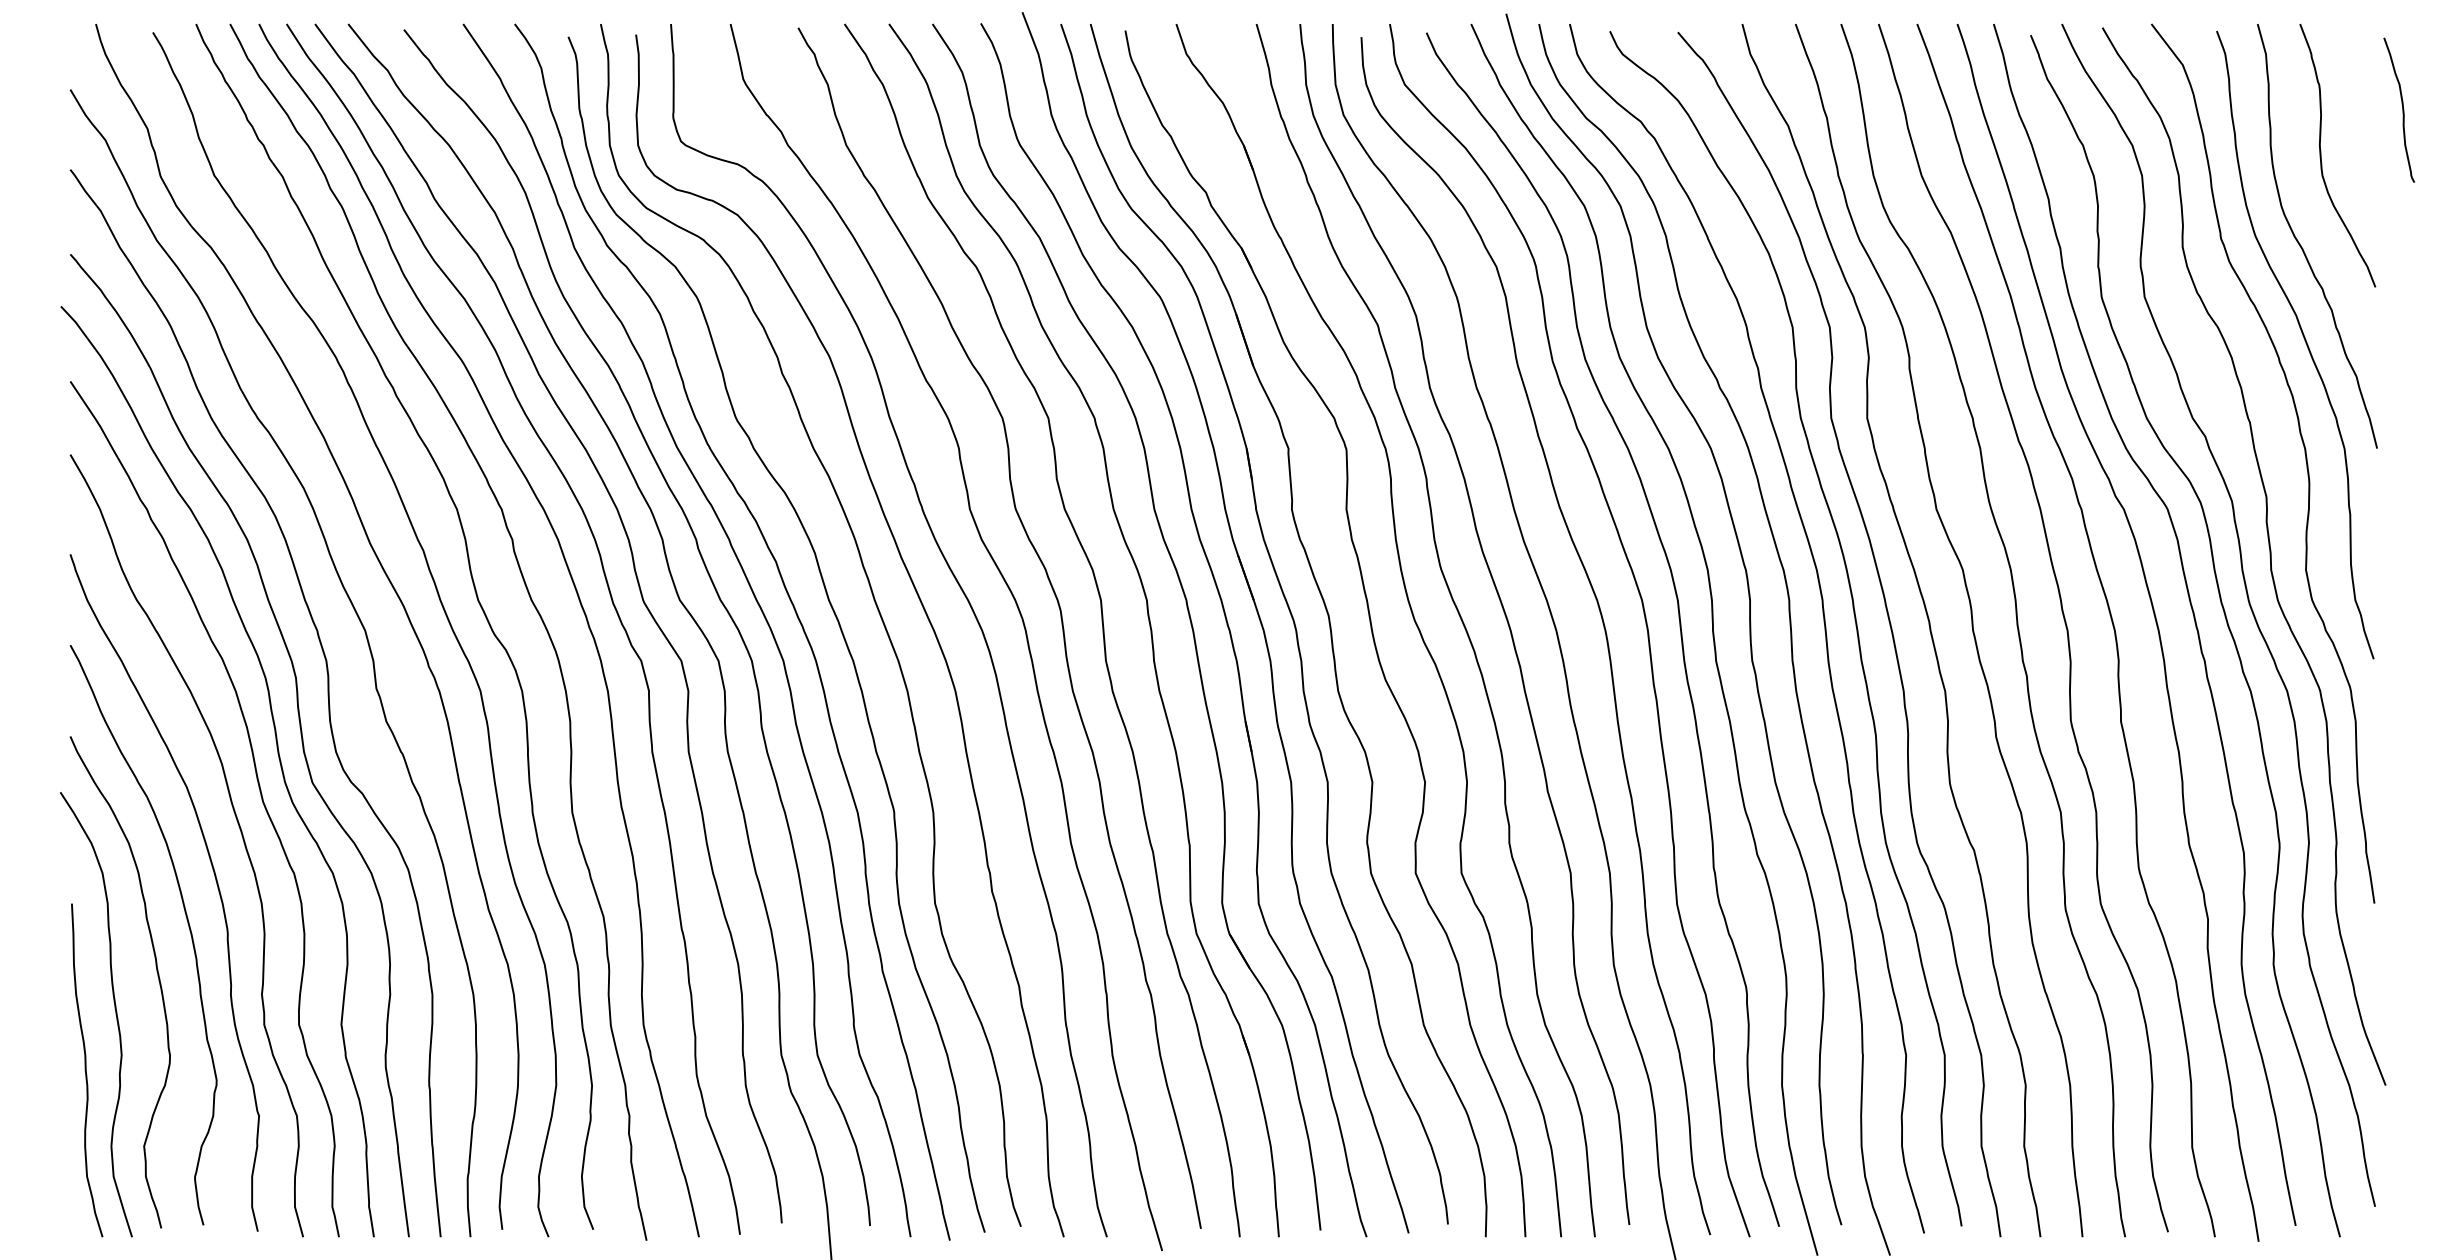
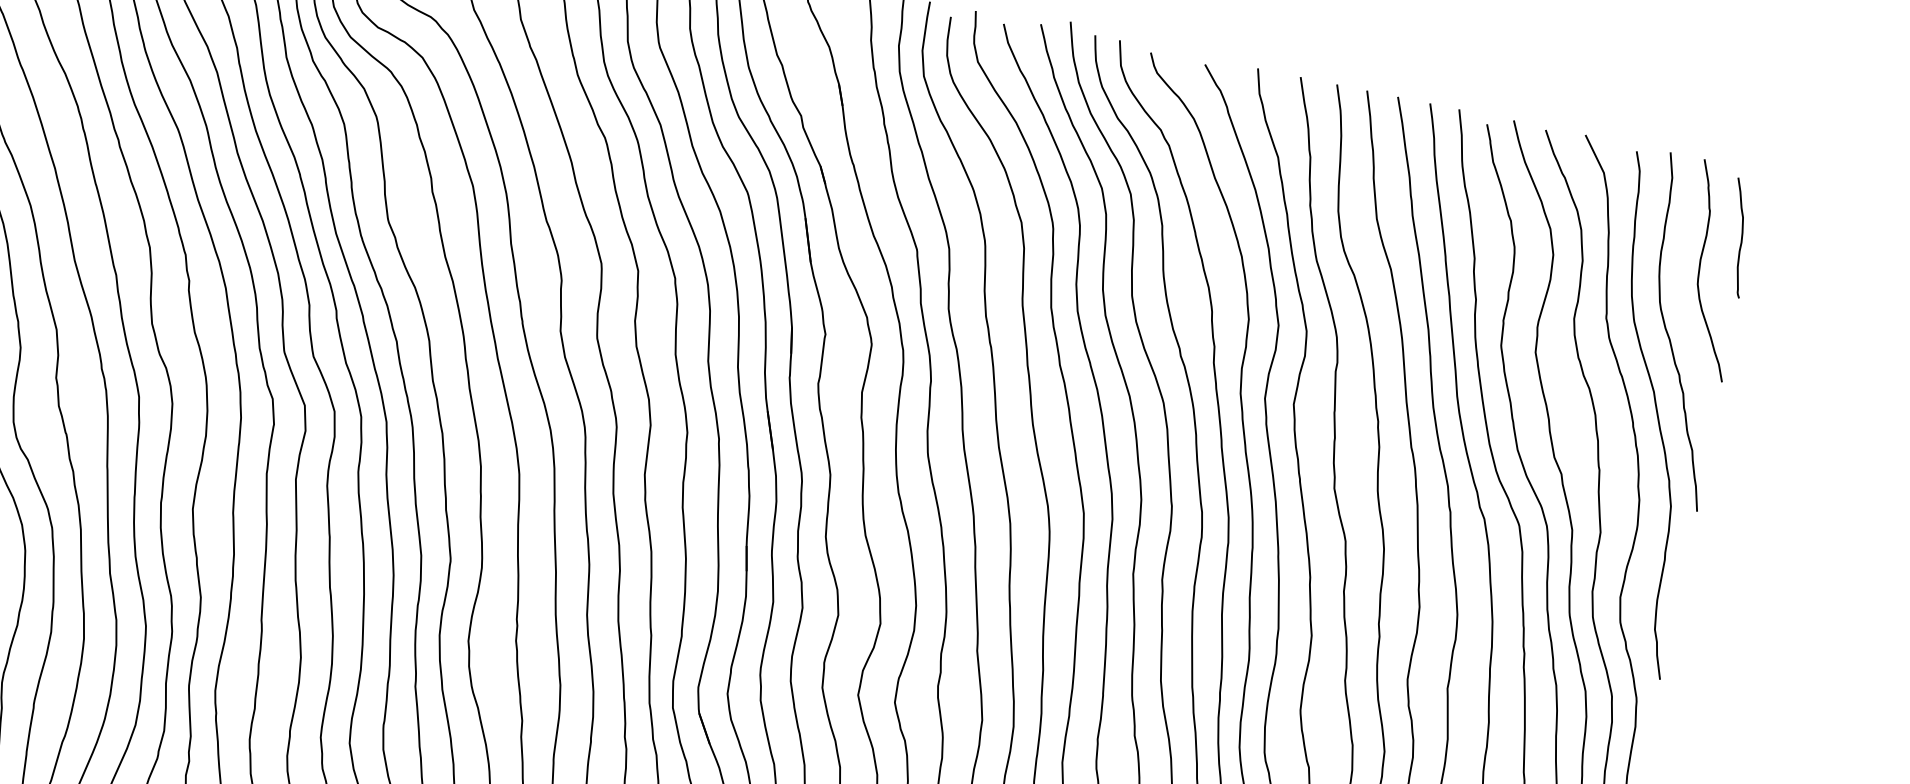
curve: (2402, 109) -> (1741, 237), moved

